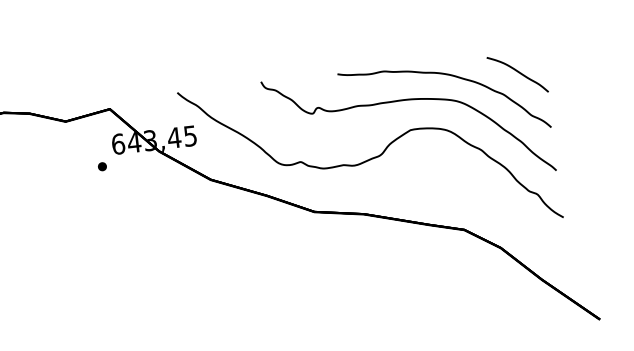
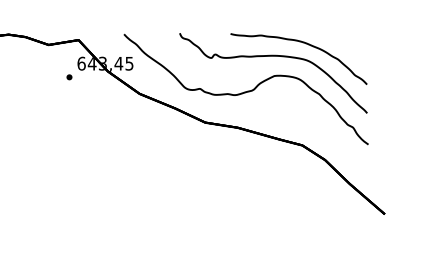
curve: (517, 73) -> (348, 46), removed

